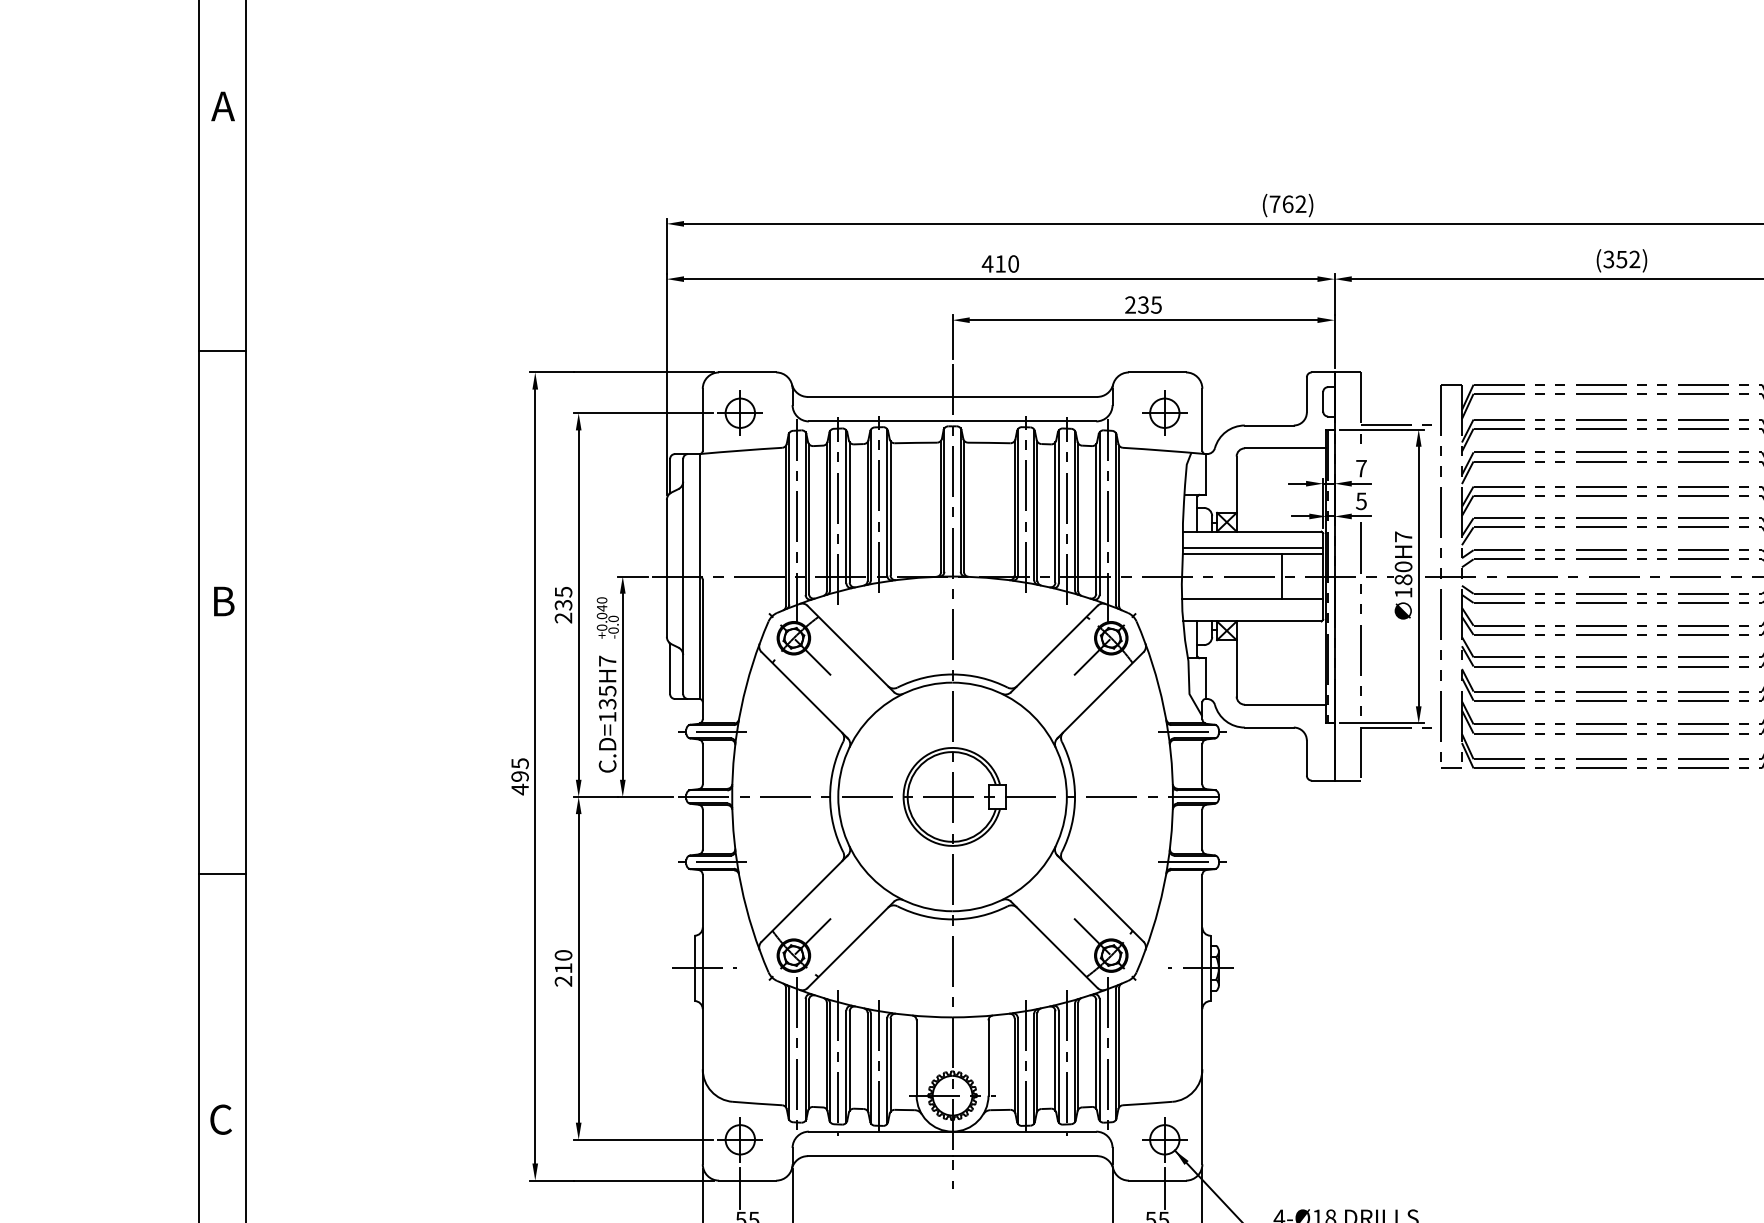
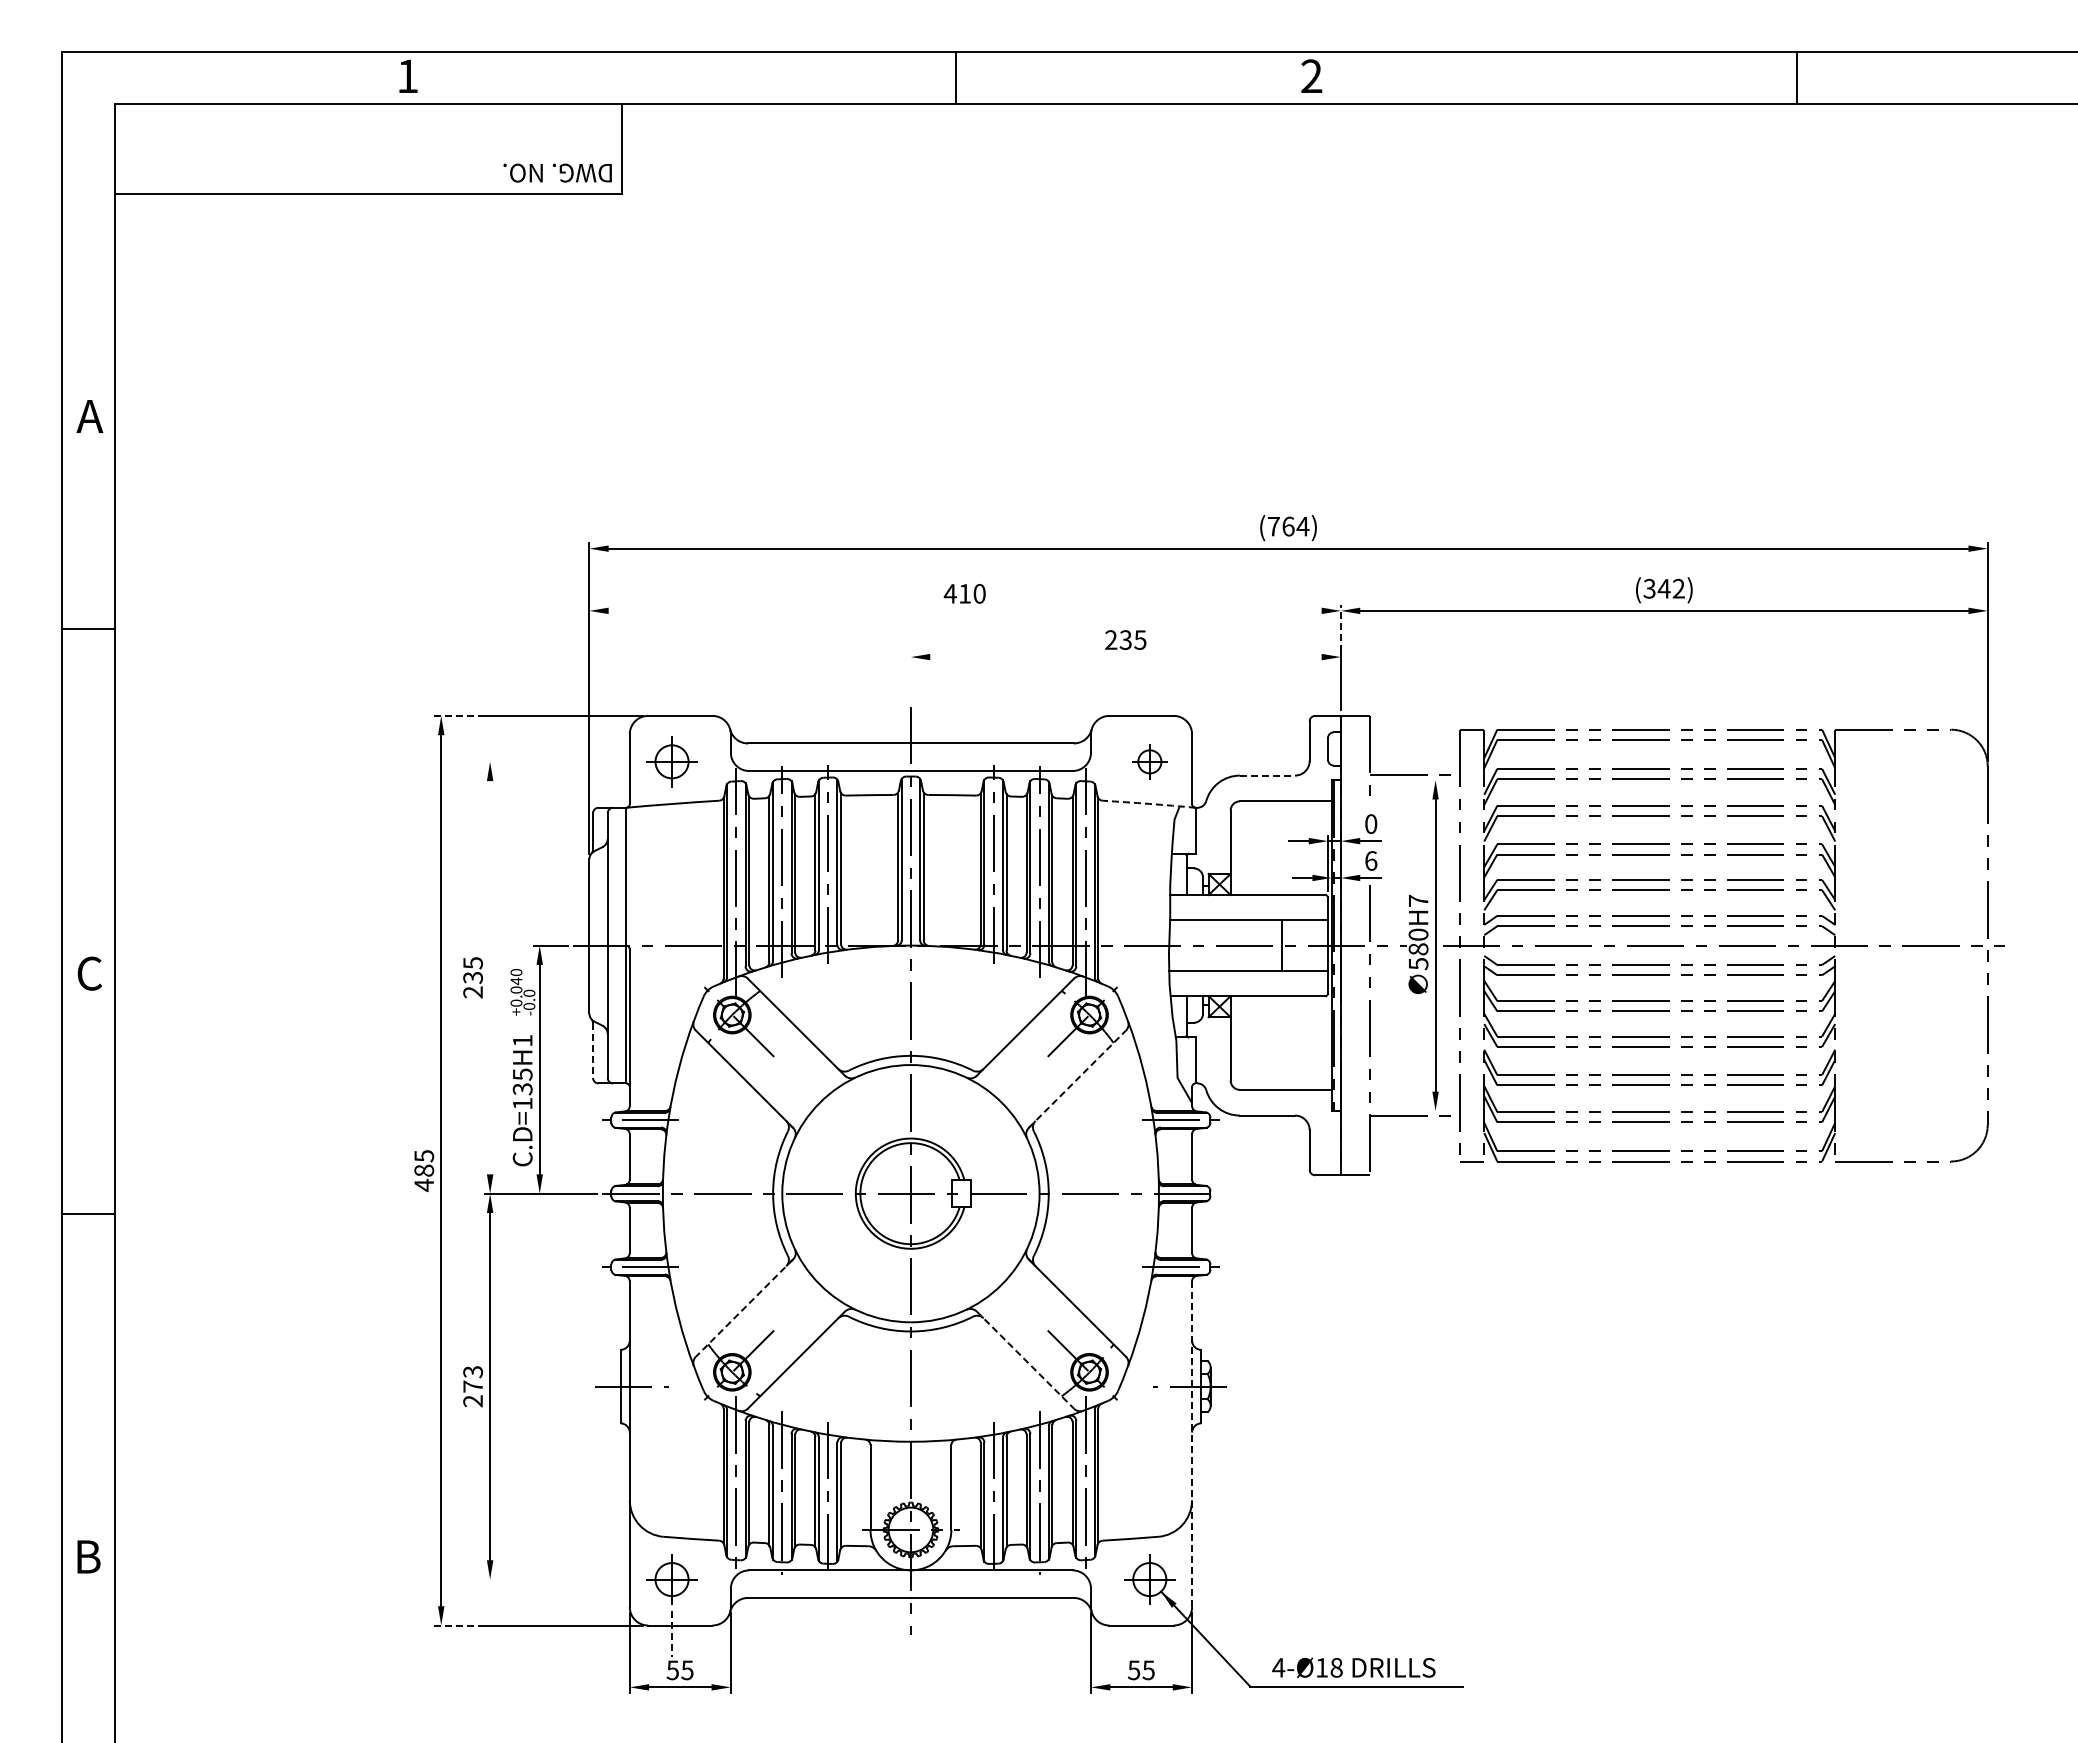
text: (1300, 204) -> (1302, 526), (762) -> (764)
text: (1621, 259) -> (1663, 588), (352) -> (342)
line: (1000, 278) -> (964, 610), removed
line: (1334, 293) -> (1340, 627), solid -> dashed
line: (1143, 320) -> (1125, 657), removed
line: (952, 337) -> (910, 676), removed
line: (221, 351) -> (88, 629), moved
line: (551, 372) -> (459, 715), solid -> dashed
line: (642, 412) -> (562, 761), removed
part: (1164, 412) -> (1149, 761), size x0.7
line: (1269, 425) -> (1267, 775), solid -> dashed
line: (1381, 429) -> (1393, 780), removed
arc: (1164, 450) -> (1149, 803), solid -> dashed
text: (1361, 468) -> (1371, 824), 7 -> 0
text: (1360, 500) -> (1370, 860), 5 -> 6
line: (1253, 548) -> (1249, 913), removed
text: (1403, 593) -> (1418, 964), 180H7 -> 580H7
text: (222, 601) -> (89, 973), B -> C
line: (579, 604) -> (490, 977), removed
text: (607, 660) -> (522, 1040), C.D=135H7 -> C.D=135H1
line: (670, 670) -> (593, 1051), solid -> dashed
line: (1100, 695) -> (1077, 1079), solid -> dashed
line: (1381, 723) -> (1393, 1110), removed
text: (520, 776) -> (424, 1170), 495 -> 485
line: (221, 874) -> (88, 1214), moved
line: (804, 898) -> (744, 1308), solid -> dashed
line: (1054, 945) -> (1025, 1360), solid -> dashed
text: (563, 962) -> (472, 1379), 210 -> 273
line: (1202, 1019) -> (1192, 1444), solid -> dashed
text: (220, 1119) -> (87, 1556), C -> B
line: (642, 1139) -> (562, 1579), removed
line: (551, 1180) -> (459, 1625), solid -> dashed
line: (1164, 1187) -> (1149, 1633), removed
line: (740, 1188) -> (672, 1634), solid -> dashed

